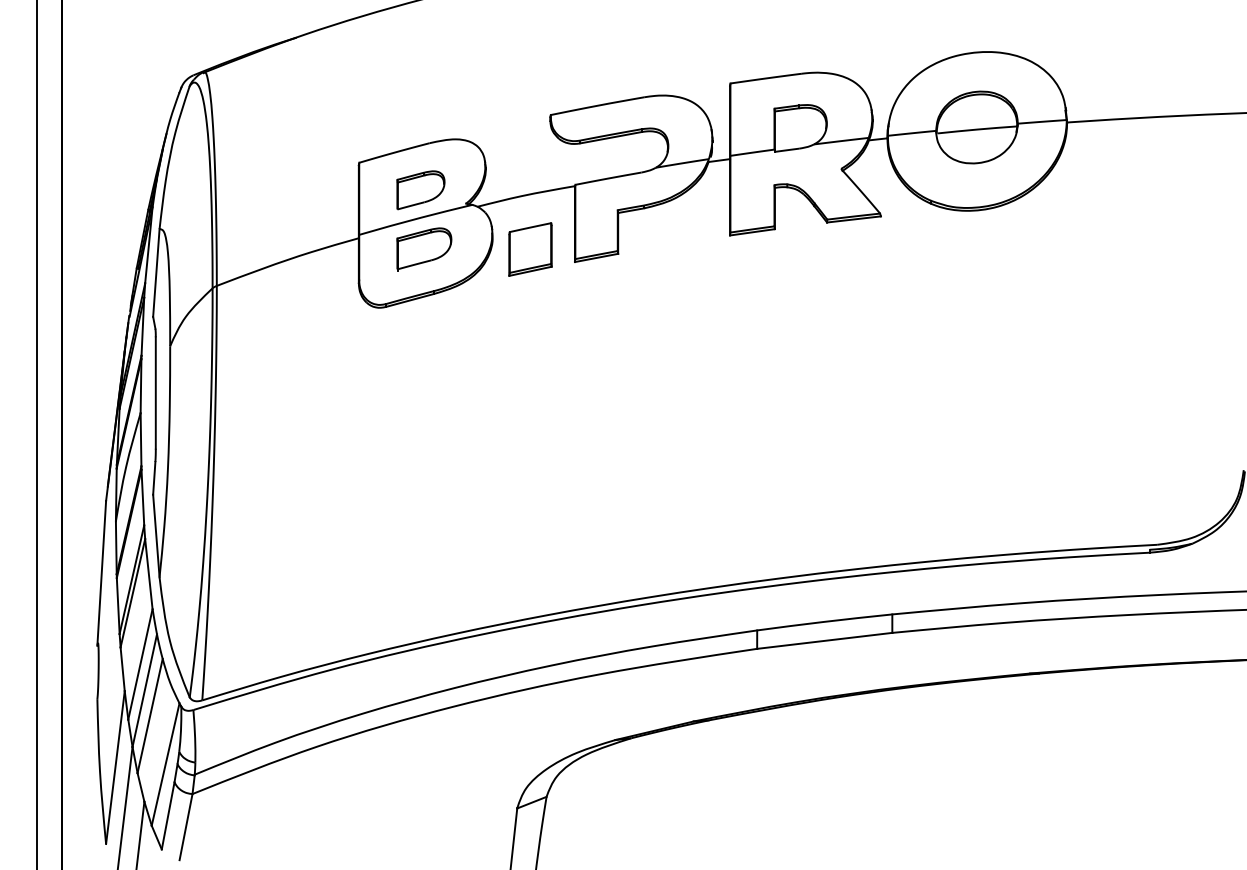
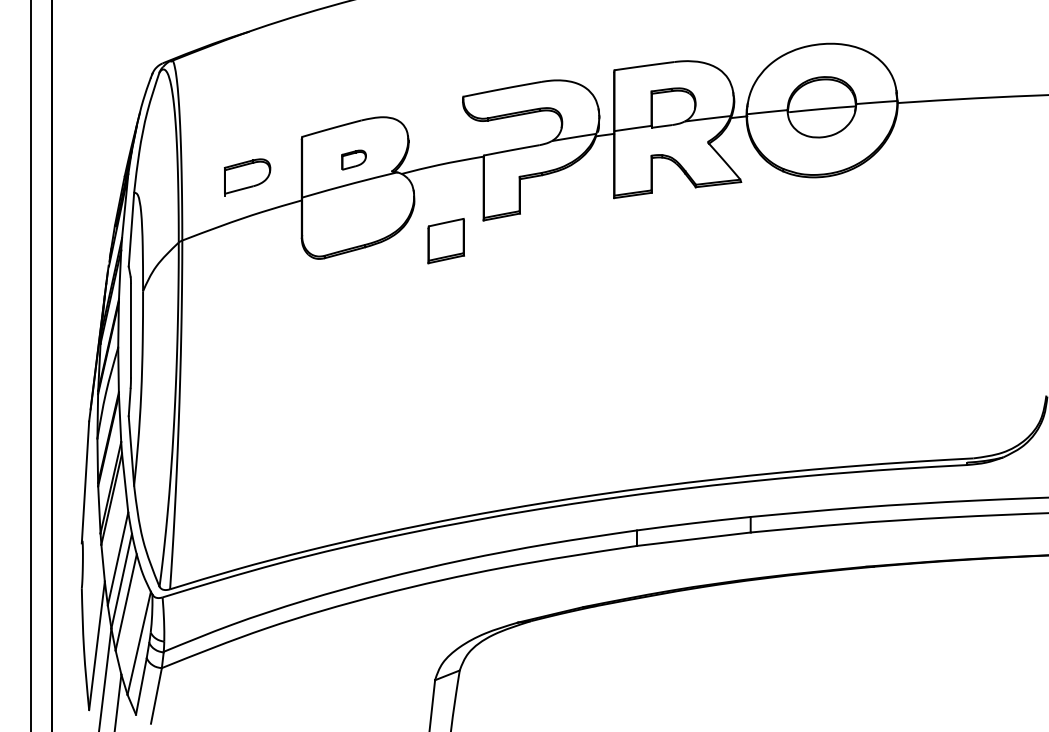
part: (420, 190) -> (353, 160), size x0.6
part: (424, 249) -> (247, 177), moved
part: (530, 249) -> (446, 241), moved

